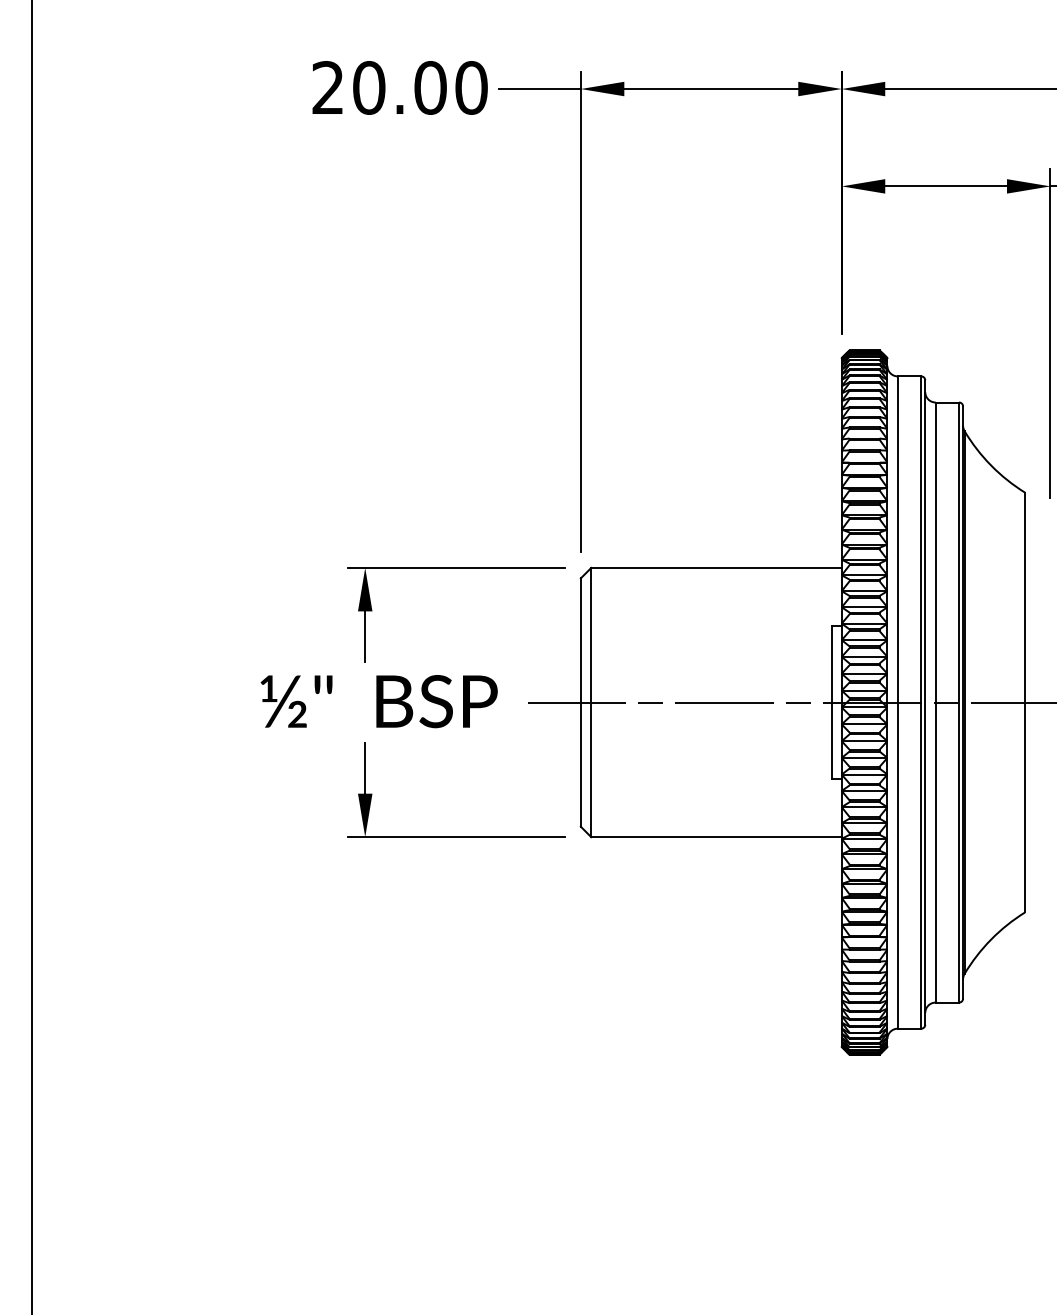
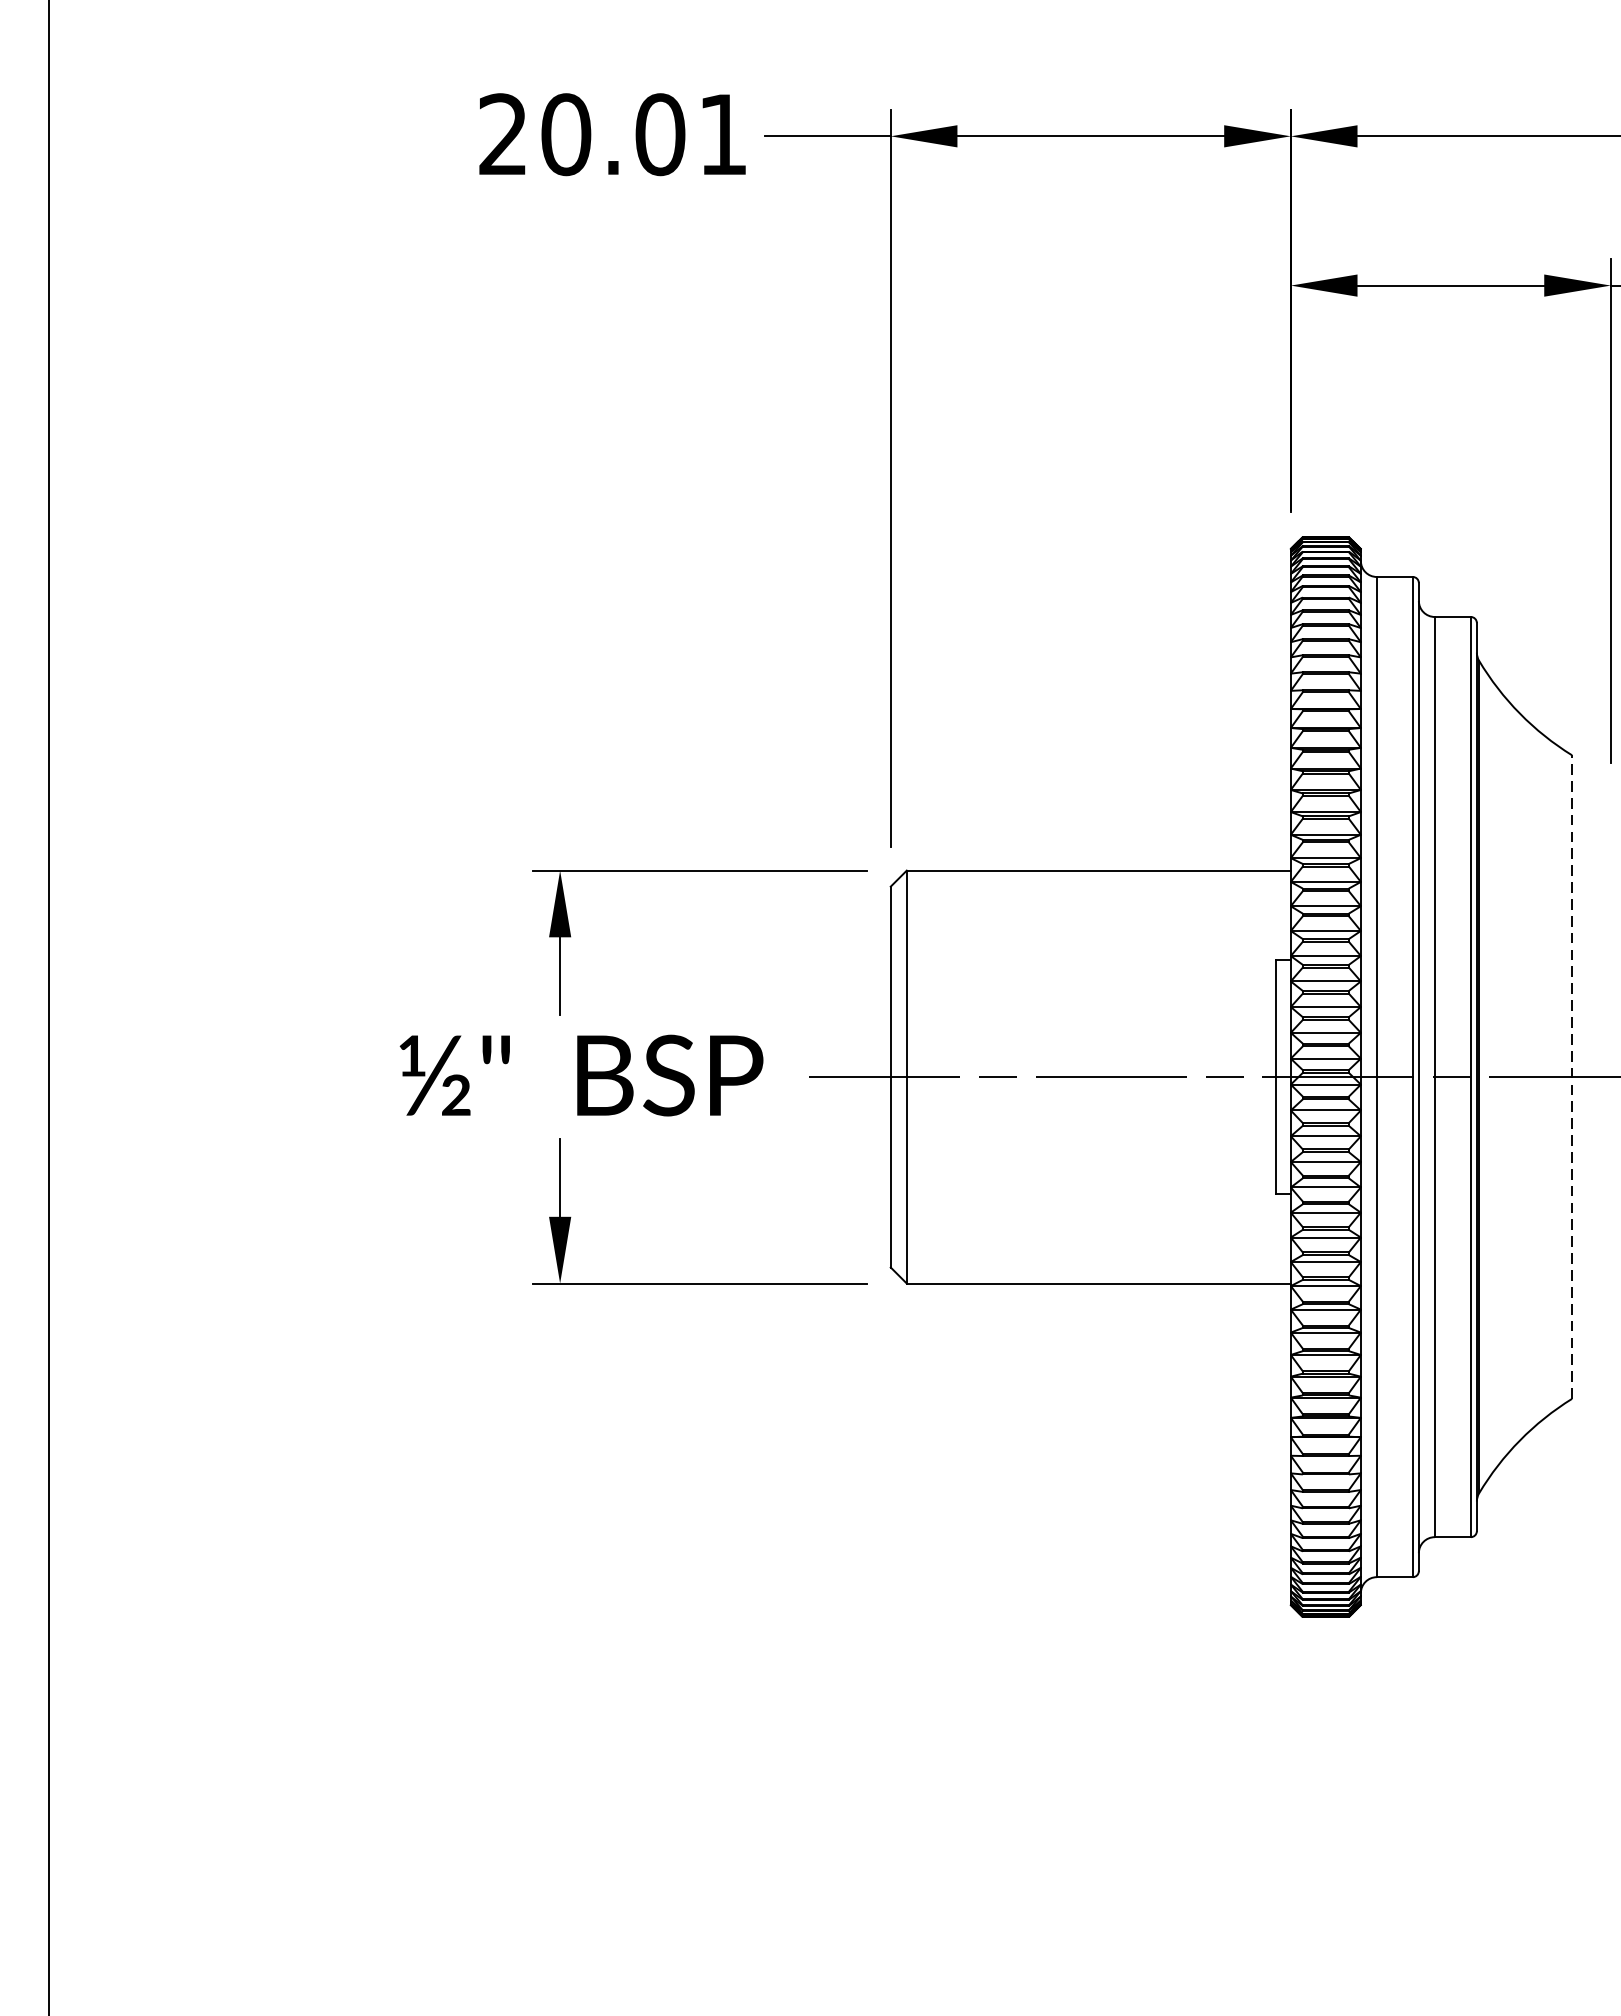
text: (471, 87) -> (723, 133), 20.00 -> 20.01
line: (1025, 702) -> (1572, 1077), solid -> dashed

